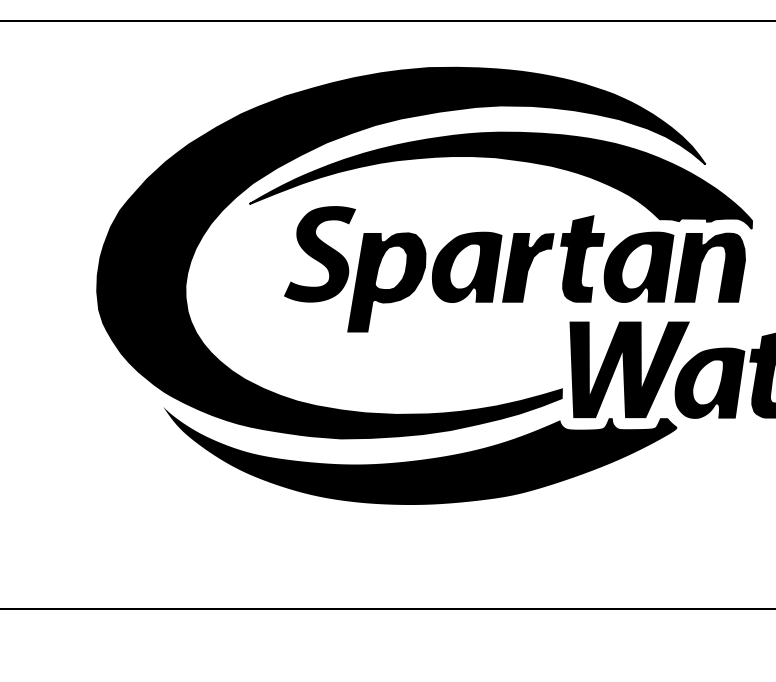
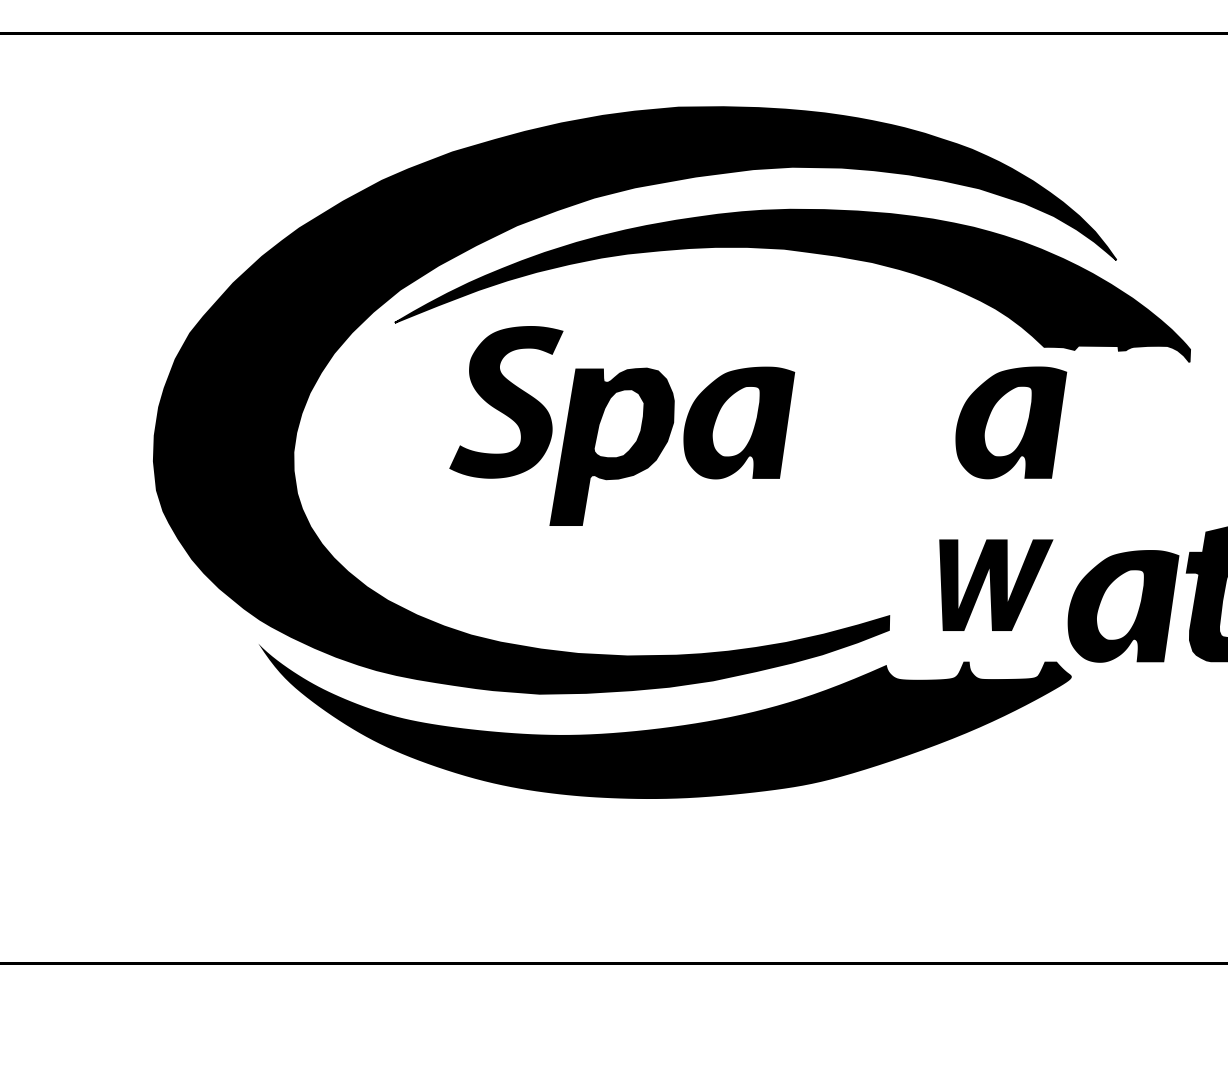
part: (551, 249) -> (872, 394), removed
fill: (709, 267) -> (1122, 423), removed
part: (629, 369) -> (996, 584), size x0.6

